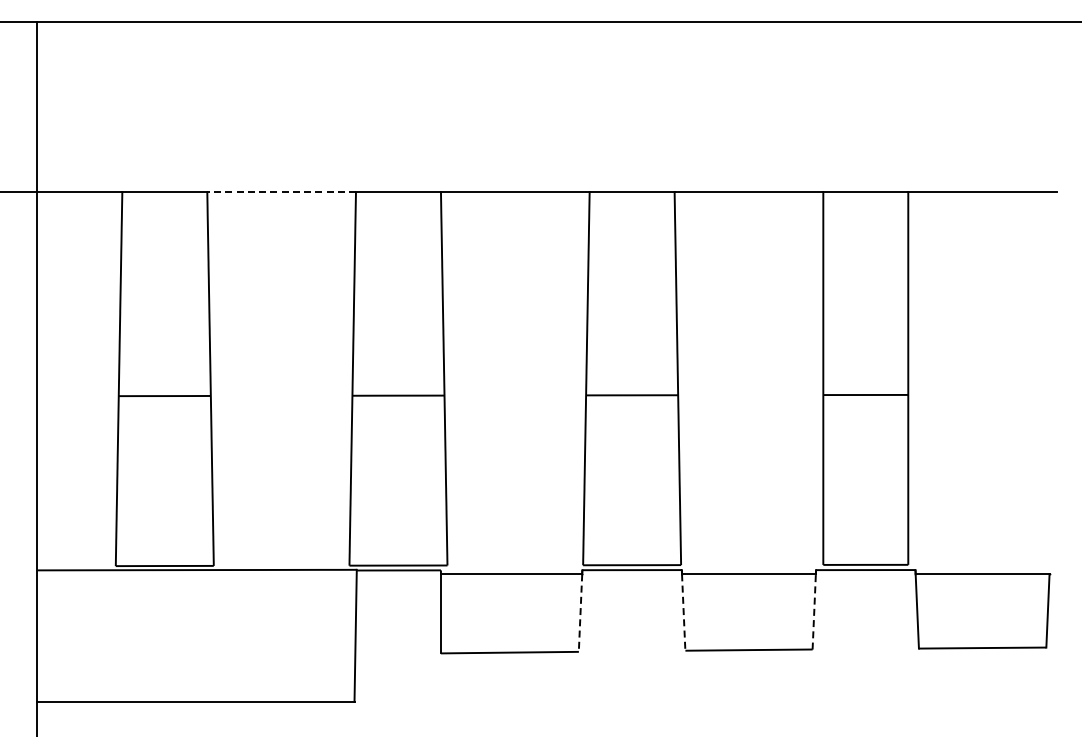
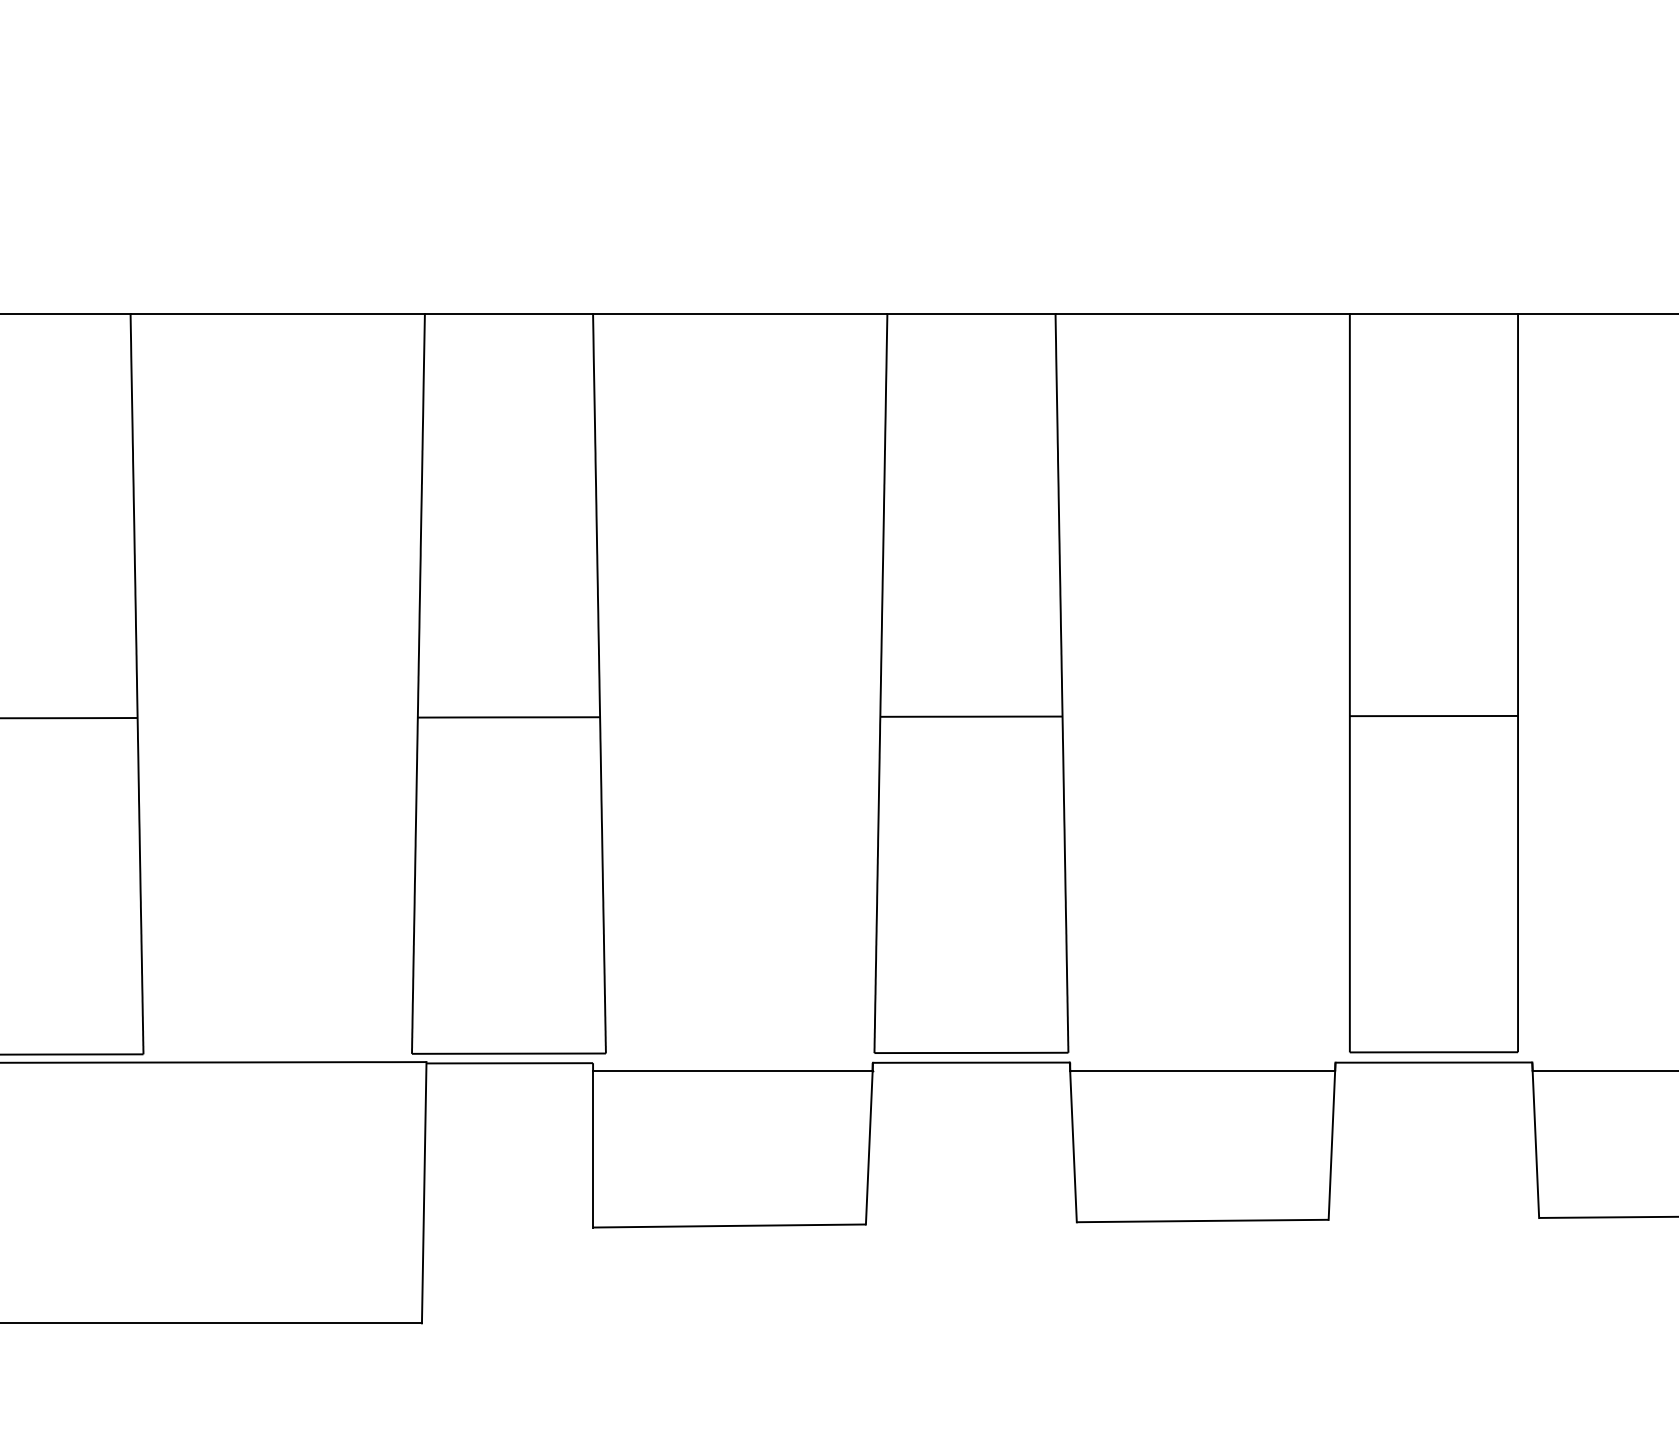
line: (281, 192) -> (277, 315), dashed -> solid
line: (814, 611) -> (1332, 1144), dashed -> solid
line: (580, 613) -> (869, 1148), dashed -> solid
line: (683, 613) -> (1073, 1148), dashed -> solid

